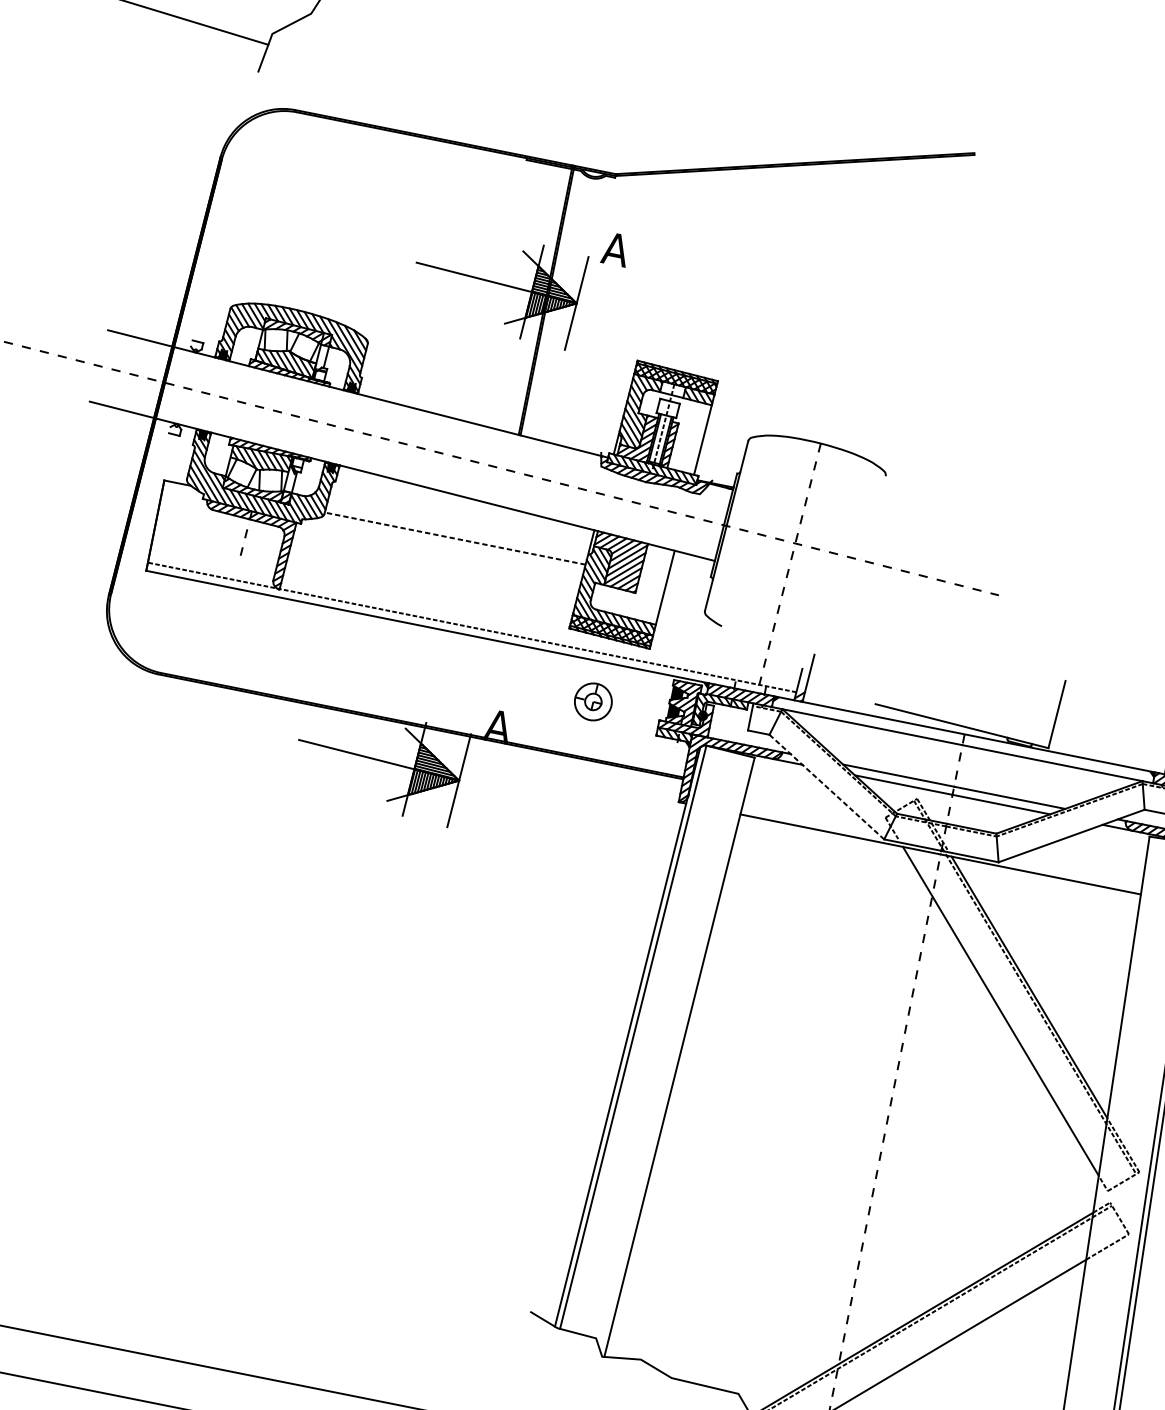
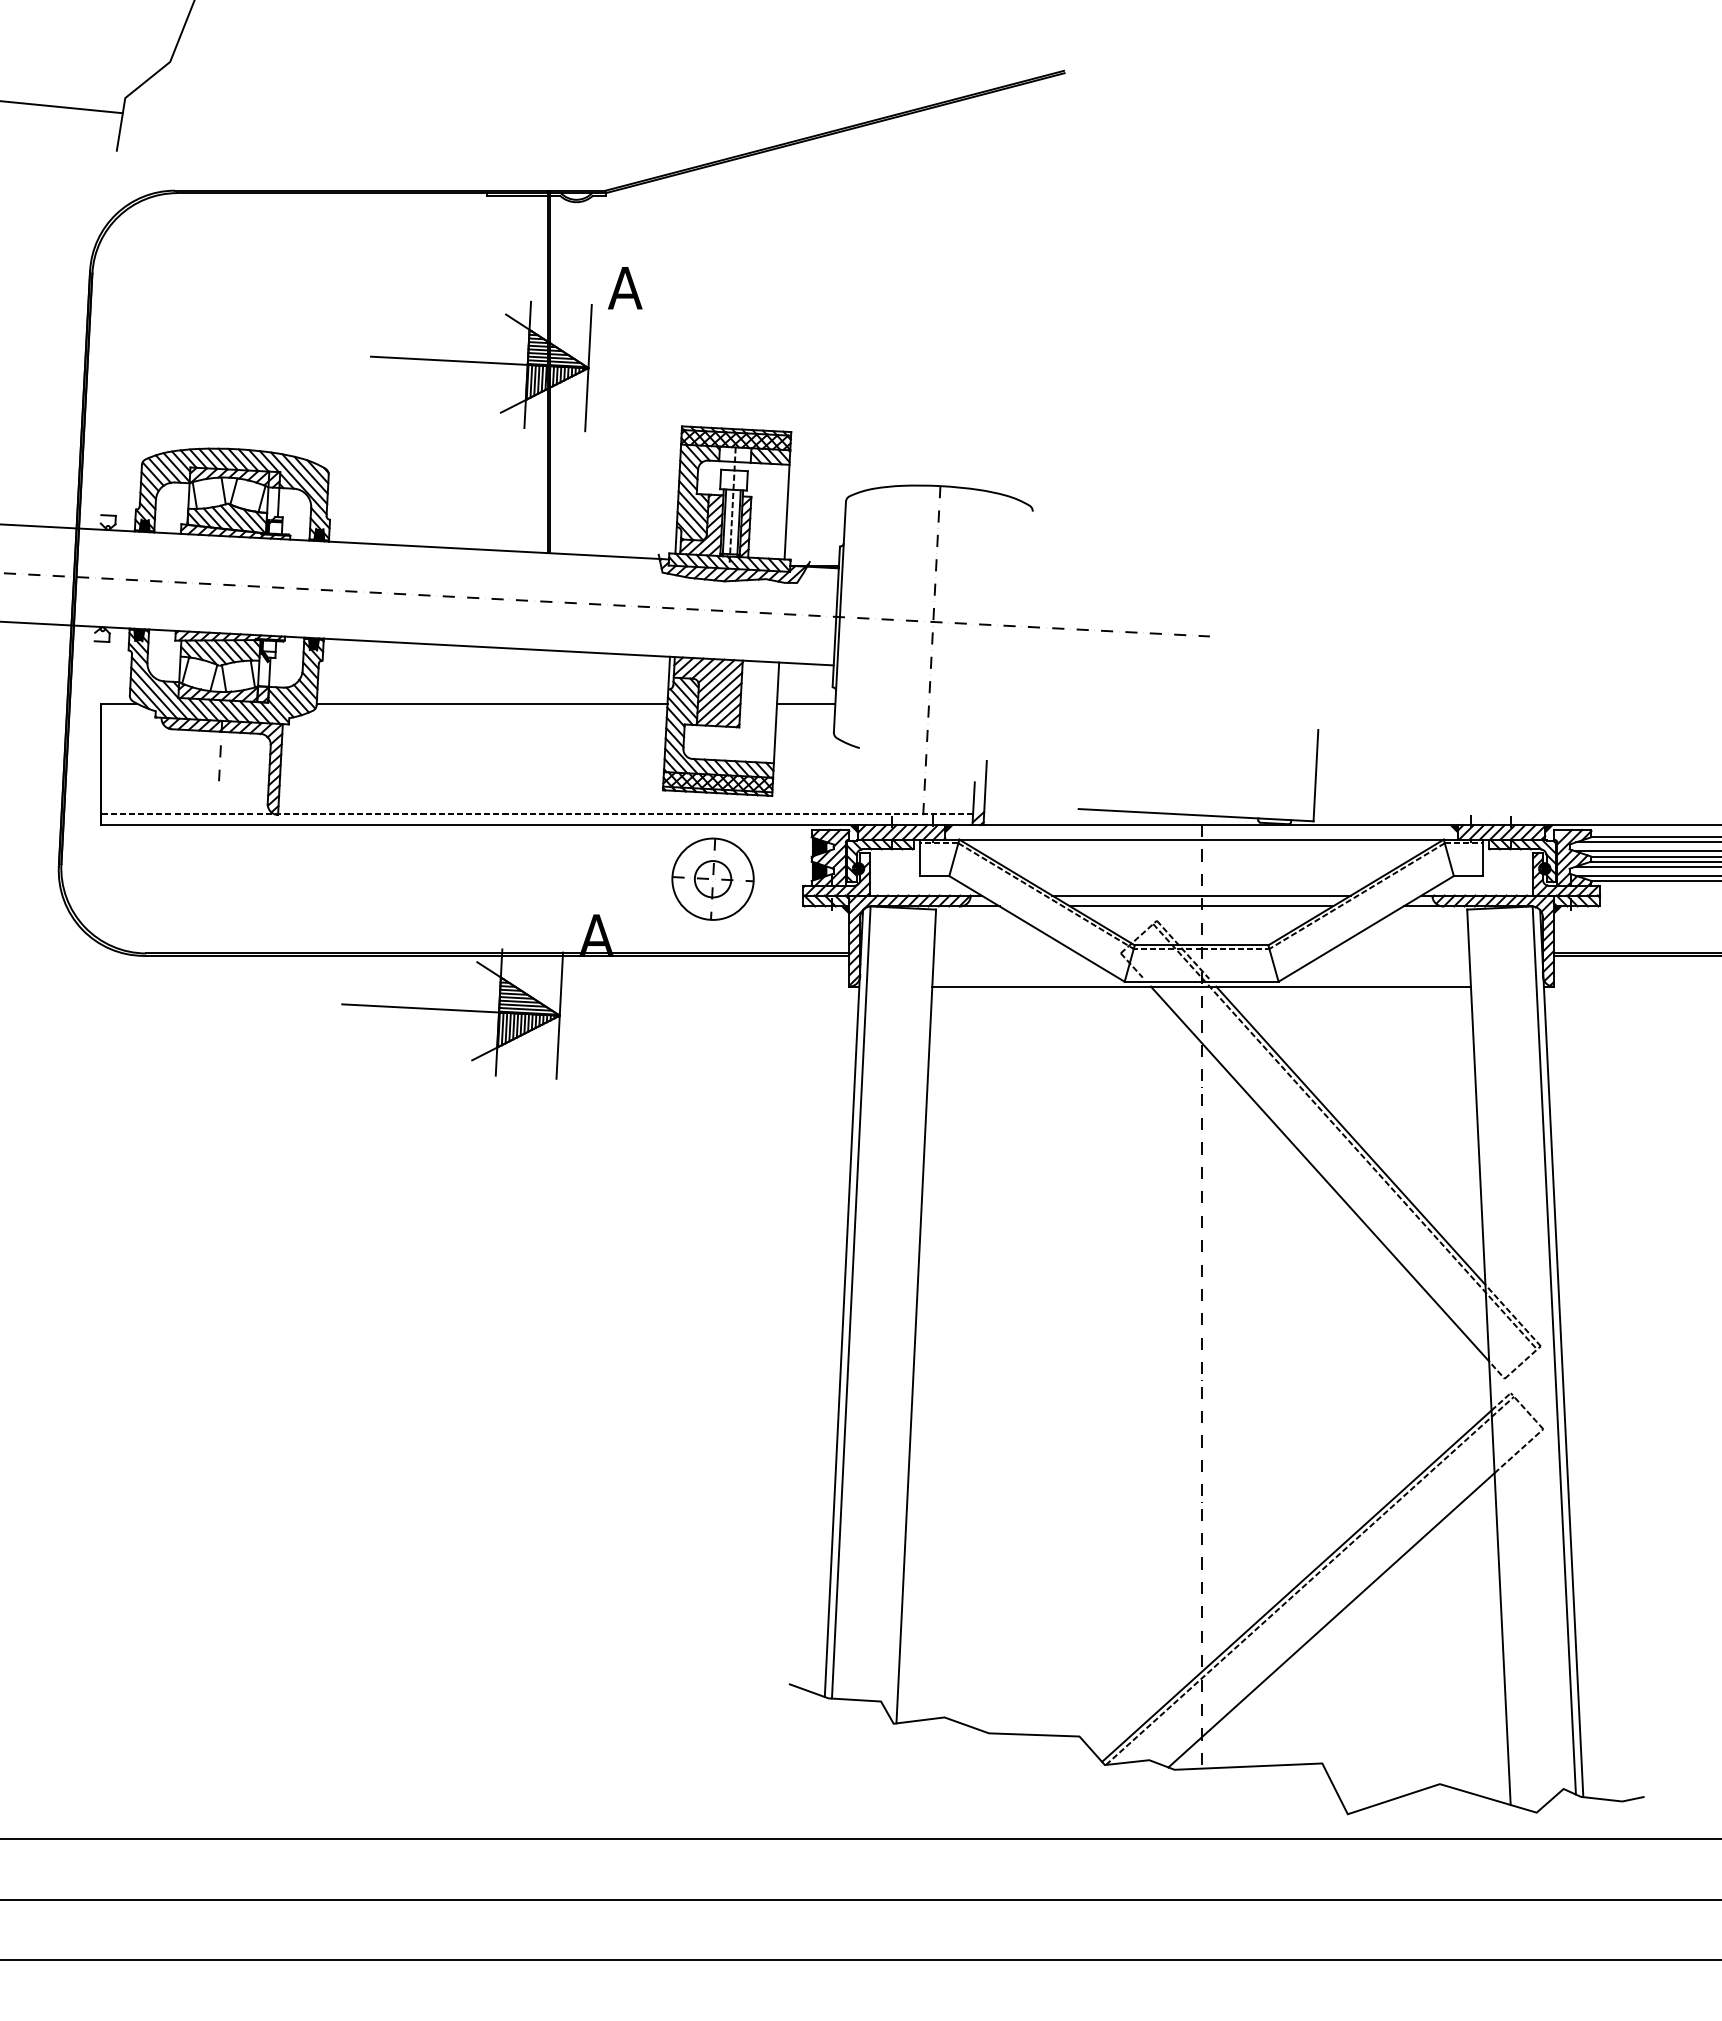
line: (454, 538) -> (491, 703), dashed -> solid
line: (688, 585) -> (806, 703), added
part: (593, 701) -> (712, 878), size x1.67
line: (827, 787) -> (1037, 929), dashed -> solid

